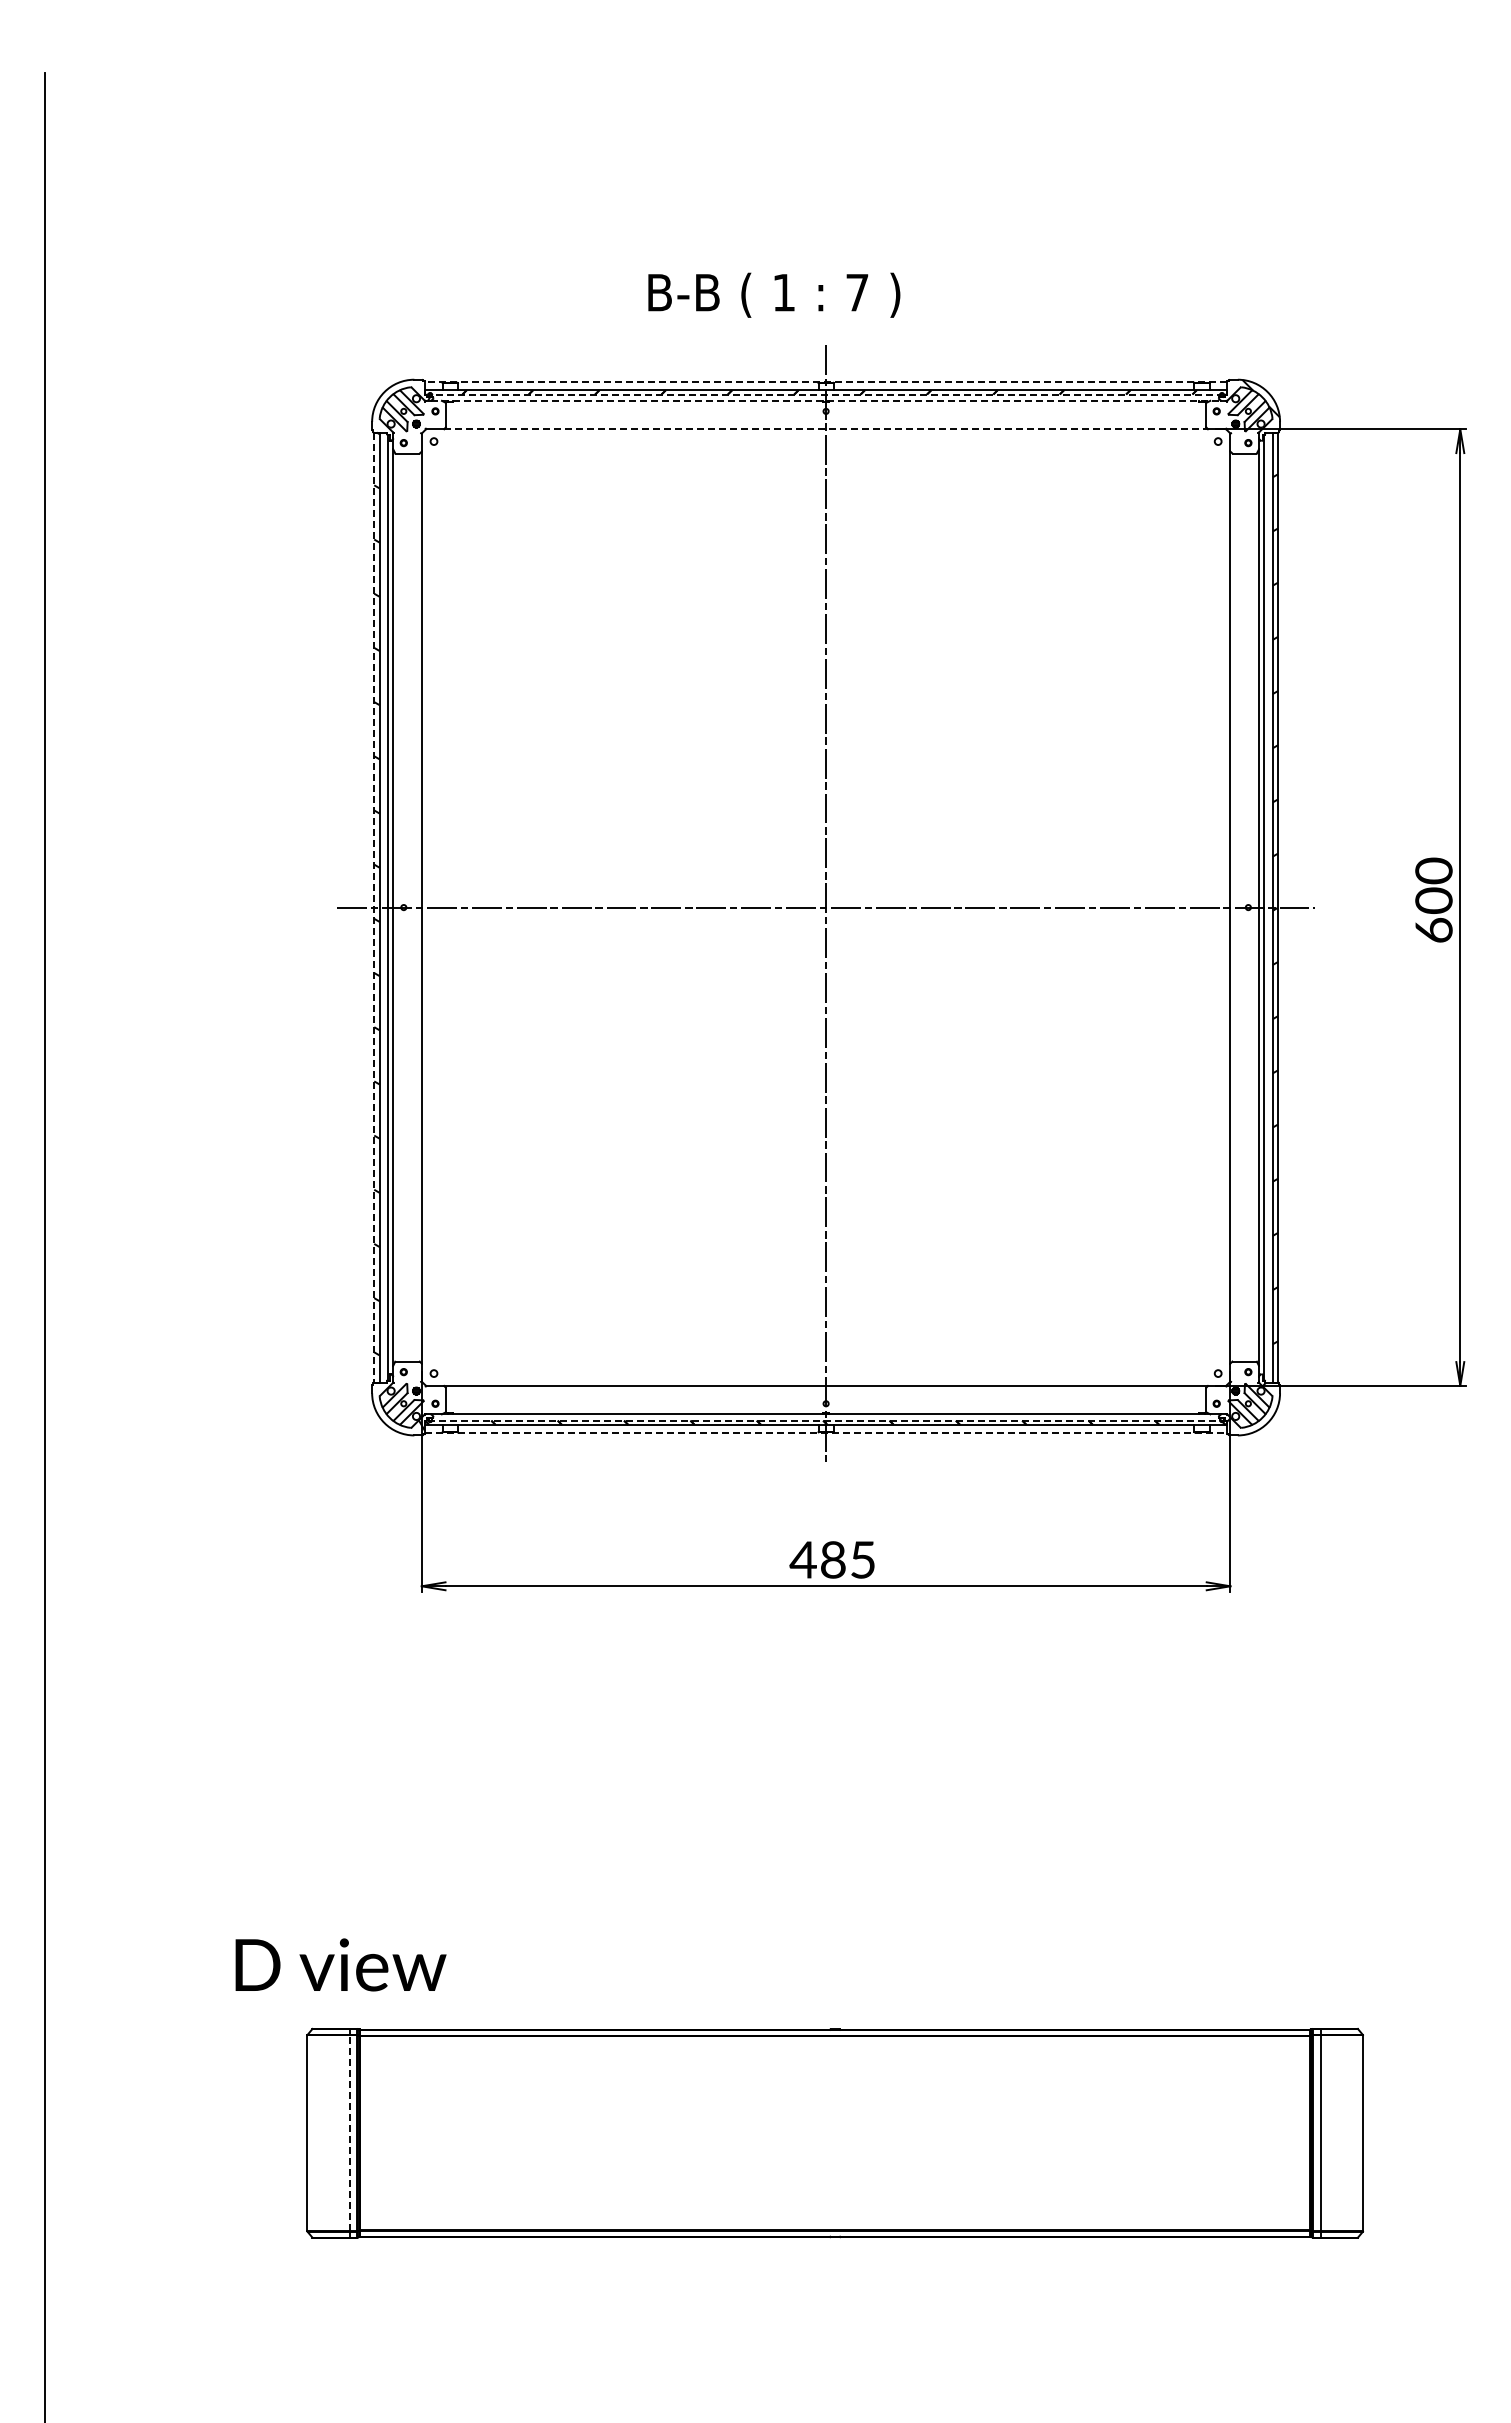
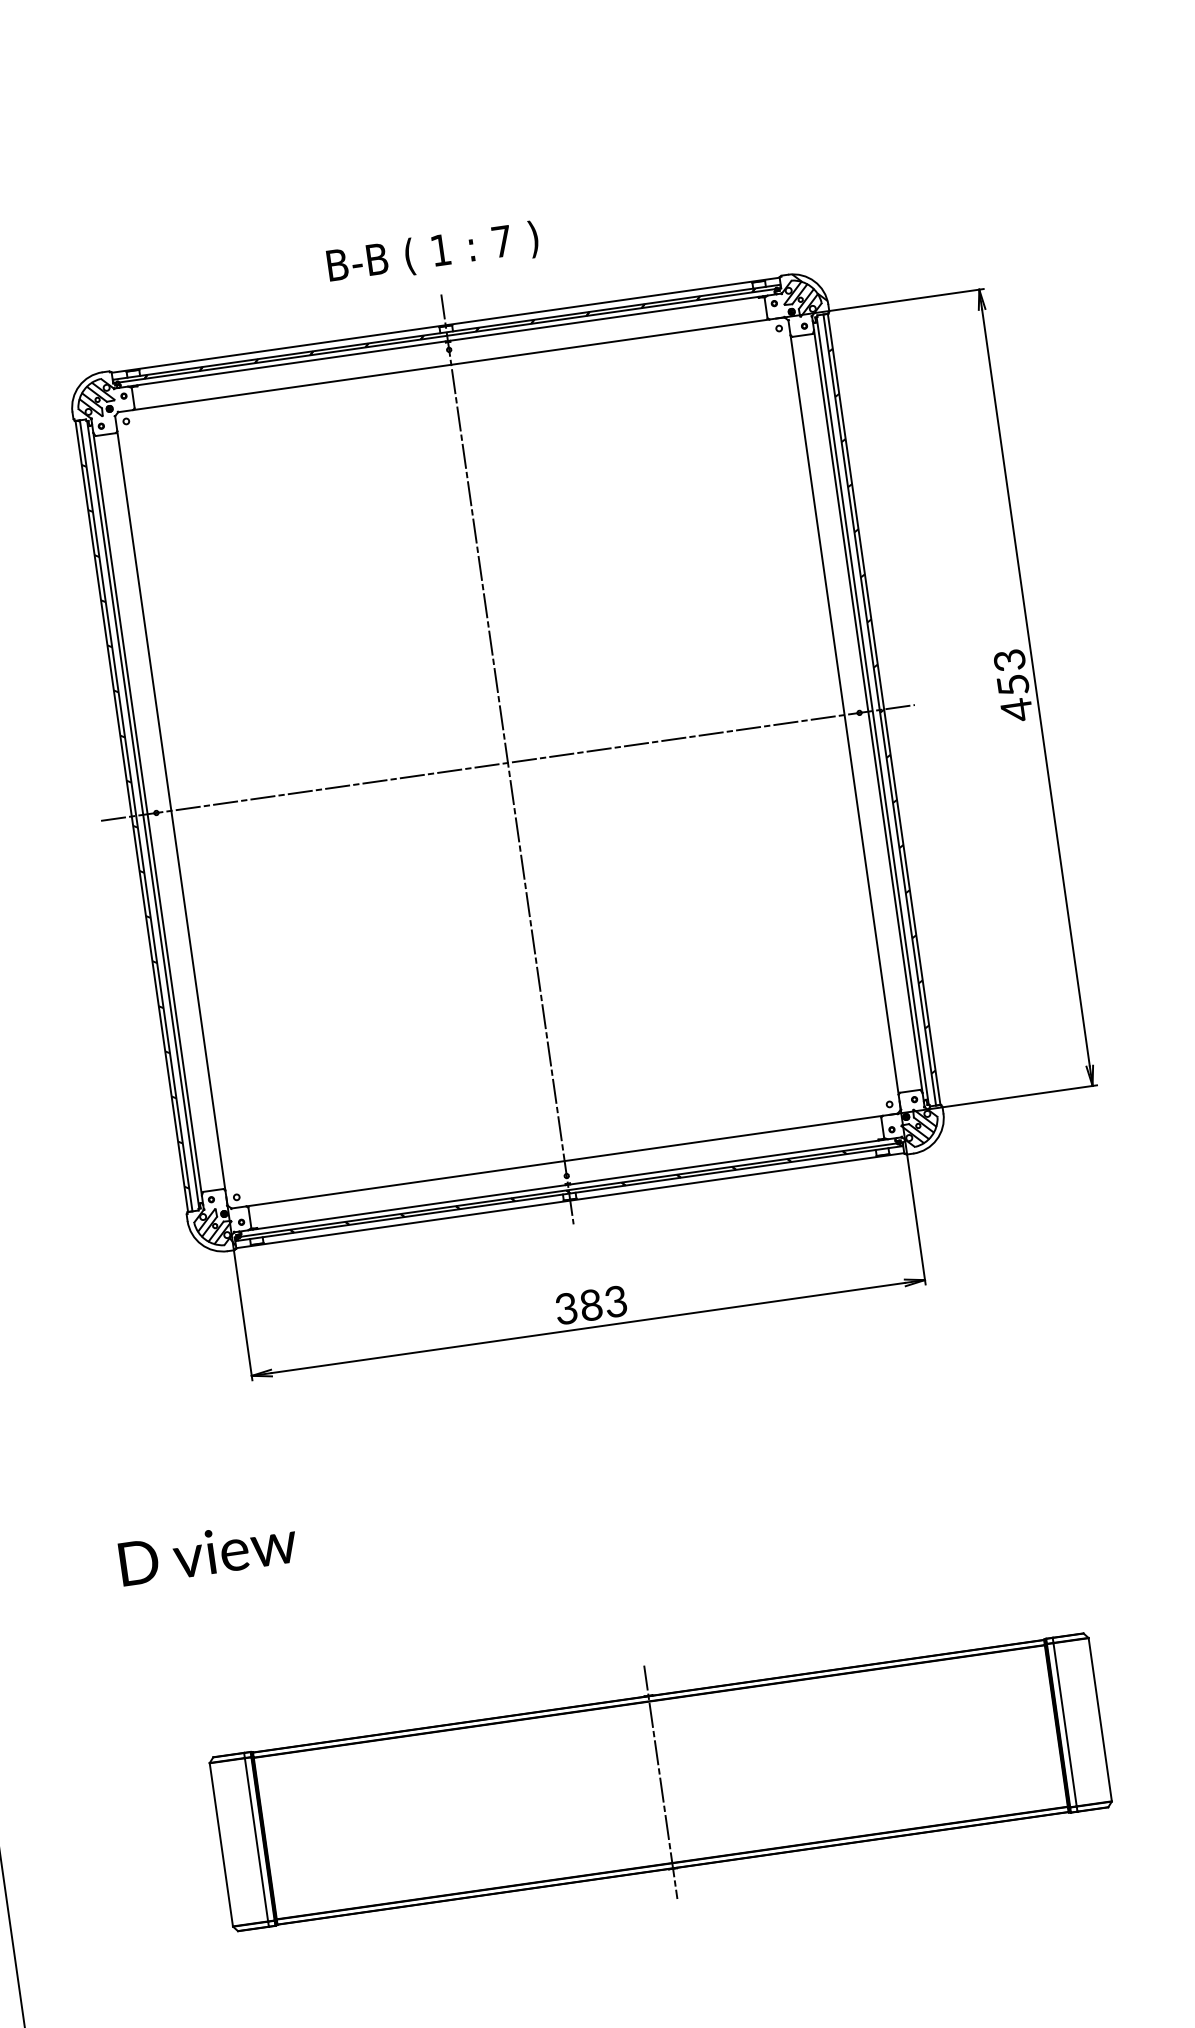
text: (774, 294) -> (433, 252), moved
line: (825, 381) -> (445, 325), dashed -> solid
line: (826, 394) -> (447, 335), dashed -> solid
line: (826, 400) -> (448, 340), dashed -> solid
line: (826, 429) -> (451, 364), dashed -> solid
text: (1433, 900) -> (1012, 685), 600 -> 453
line: (374, 908) -> (132, 817), dashed -> solid
line: (826, 1420) -> (569, 1189), dashed -> solid
line: (826, 1433) -> (570, 1200), dashed -> solid
text: (832, 1559) -> (590, 1304), 485 -> 383
text: (340, 1964) -> (207, 1552), moved
line: (349, 2133) -> (256, 1840), dashed -> solid
line: (835, 2133) -> (661, 1782), added

